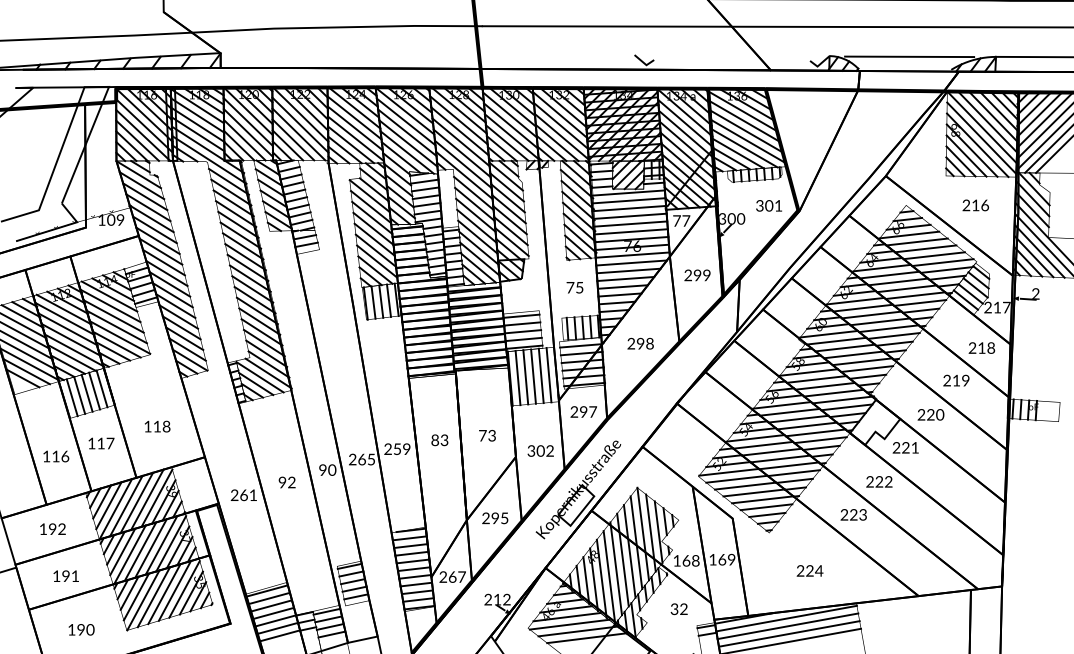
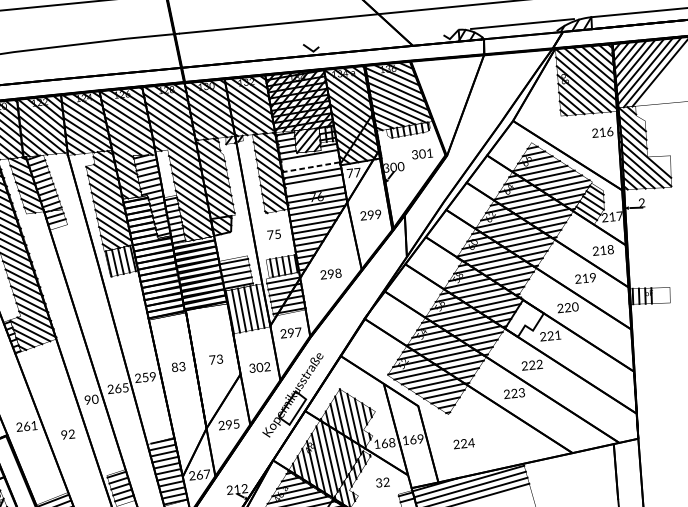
line: (628, 200) -> (309, 160), removed
text: (975, 205) -> (602, 132), moved
line: (629, 208) -> (311, 167), solid -> dashed
line: (630, 231) -> (313, 185), removed
text: (286, 482) -> (67, 434), moved
text: (809, 570) -> (463, 443), moved

